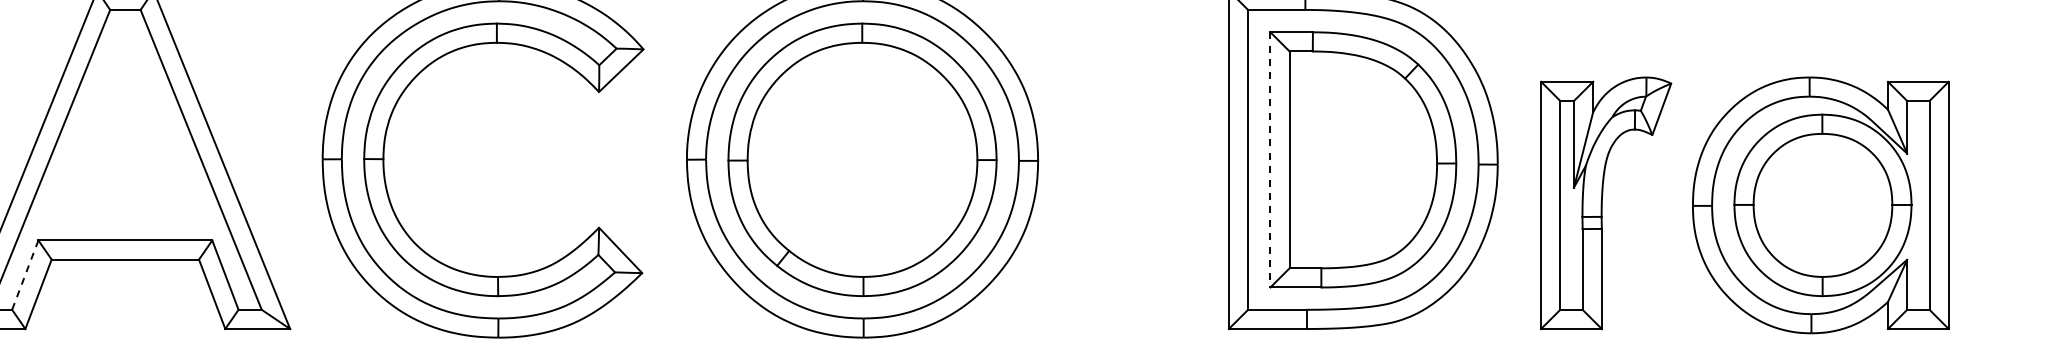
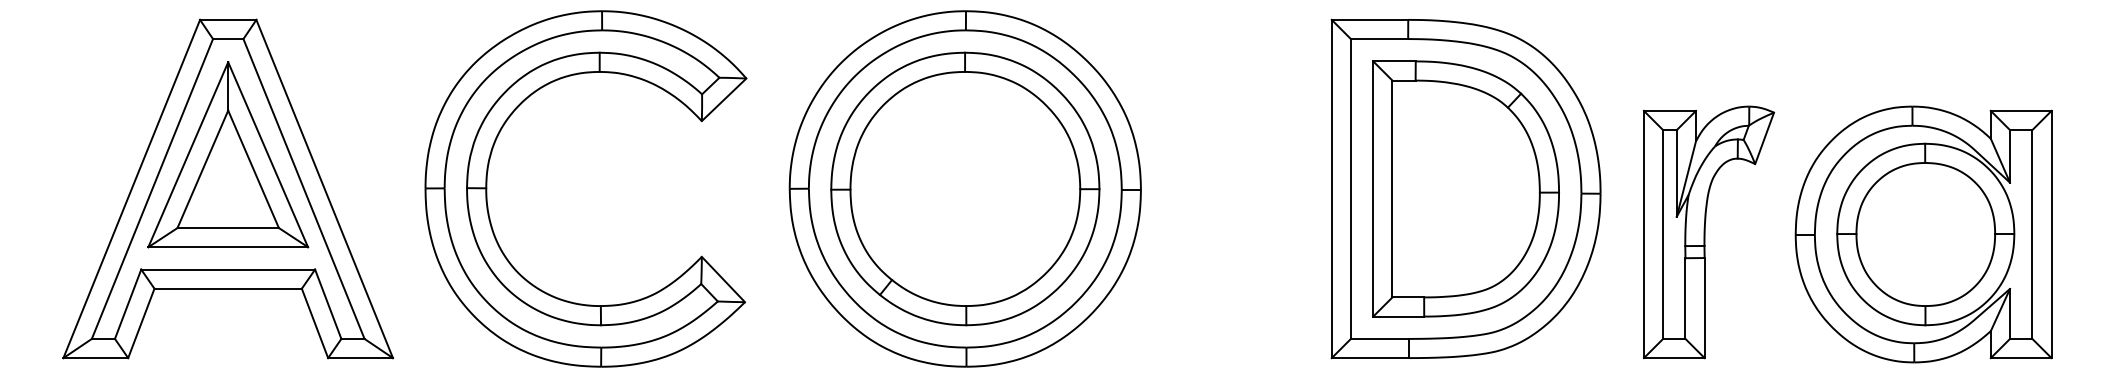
part: (125, 125) -> (228, 154), added
line: (1270, 159) -> (1373, 188), dashed -> solid
line: (24, 275) -> (127, 304), dashed -> solid

